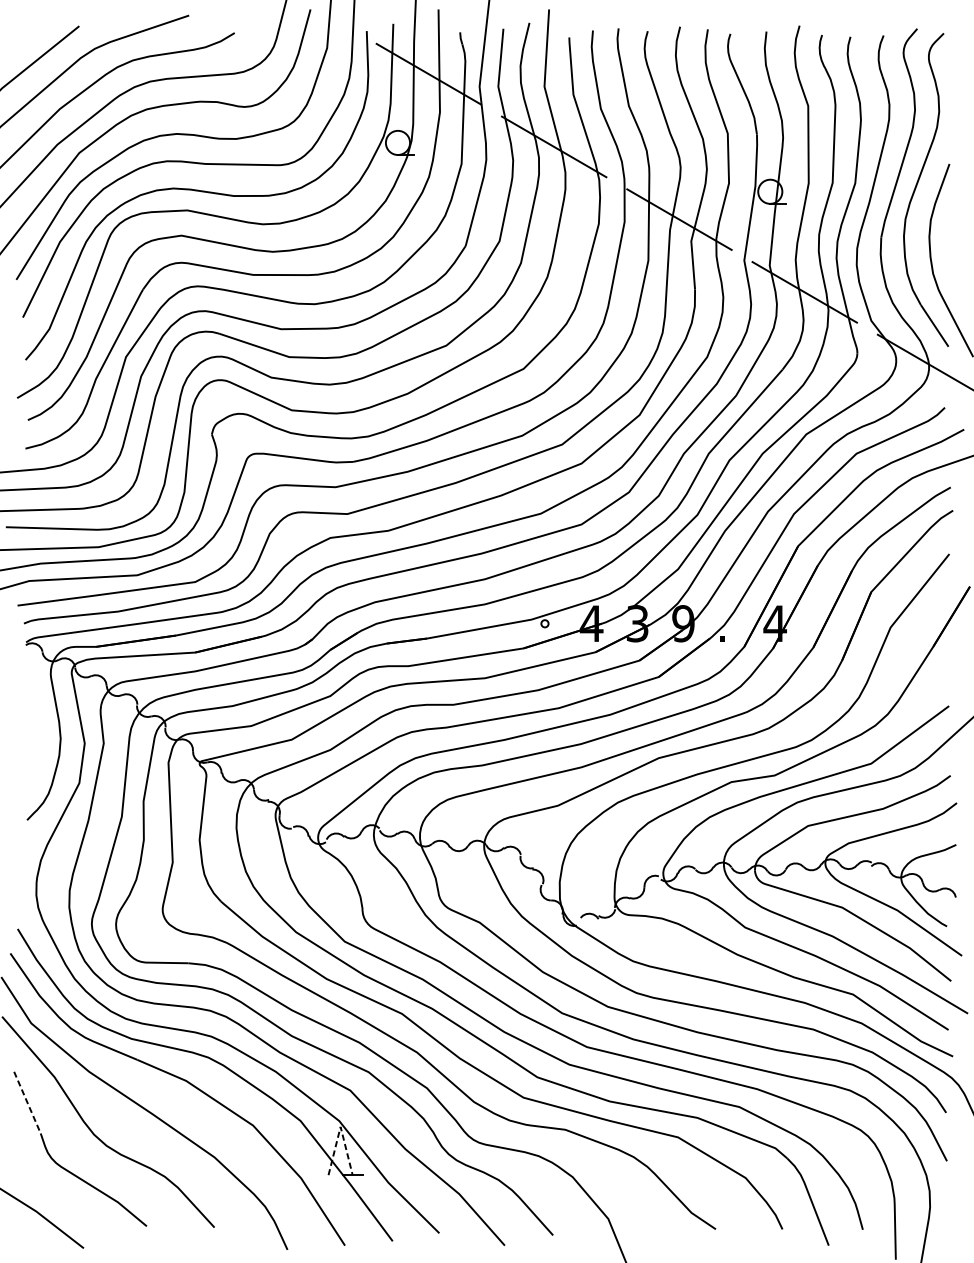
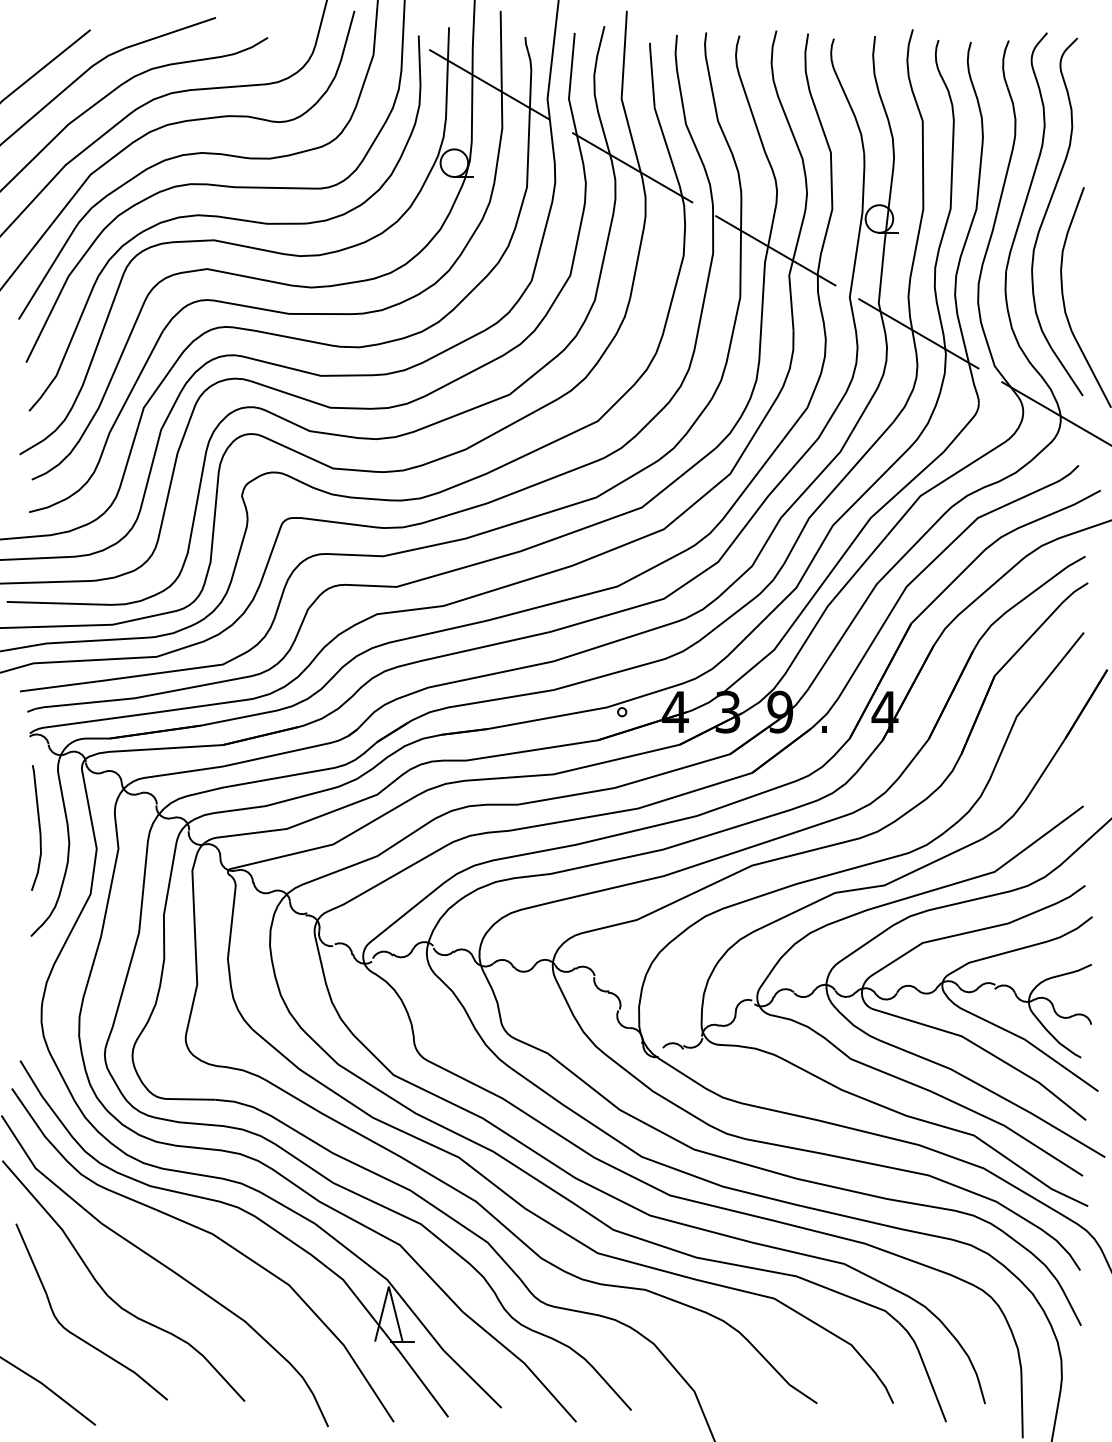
curve: (33, 724) -> (38, 827), added
line: (27, 1103) -> (31, 1259), dashed -> solid
line: (340, 1126) -> (388, 1286), dashed -> solid

